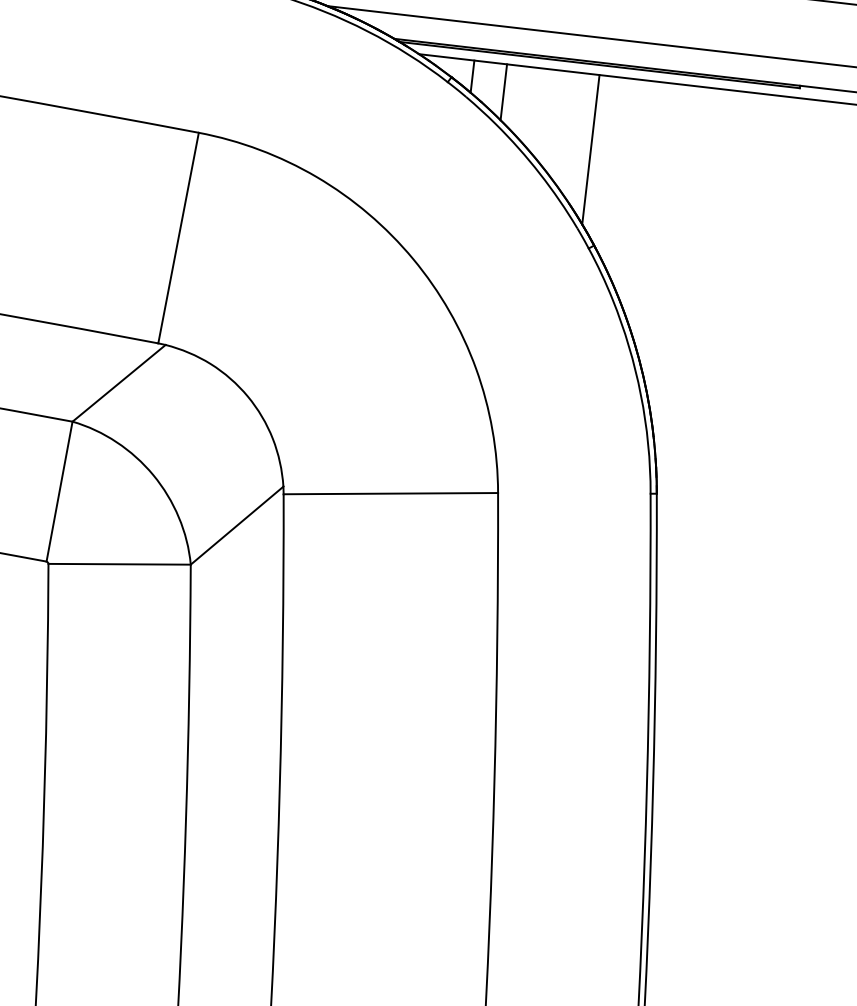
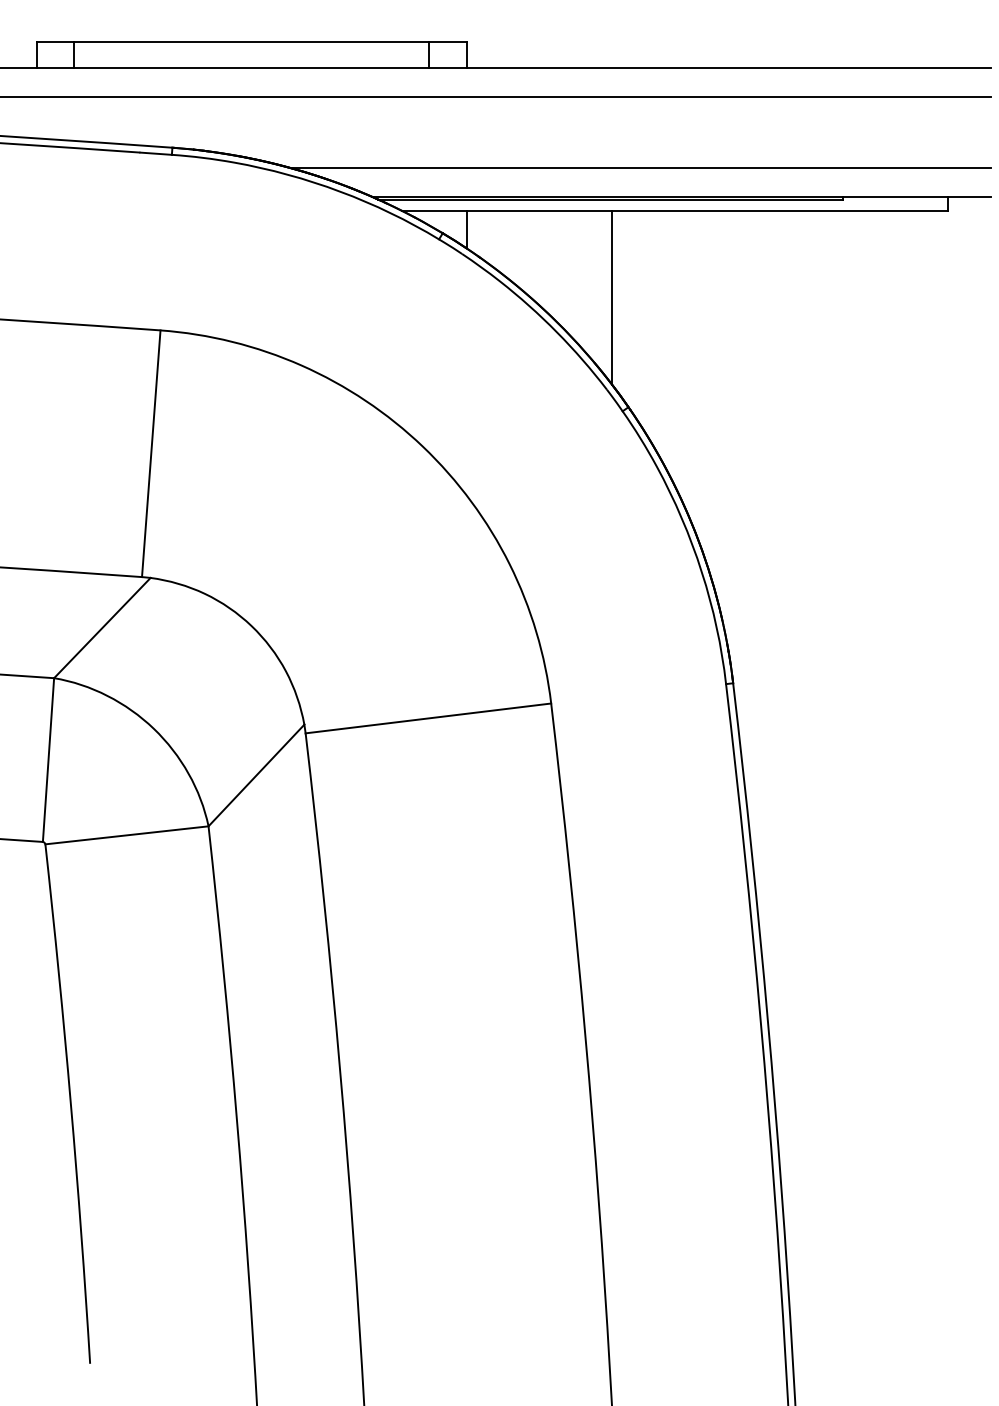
line: (503, 92) -> (504, 243), removed

